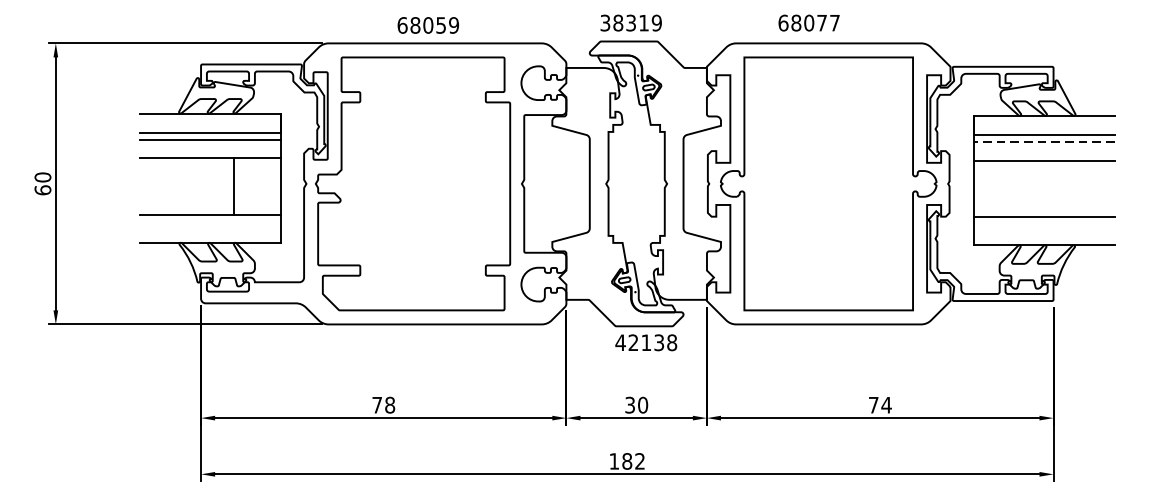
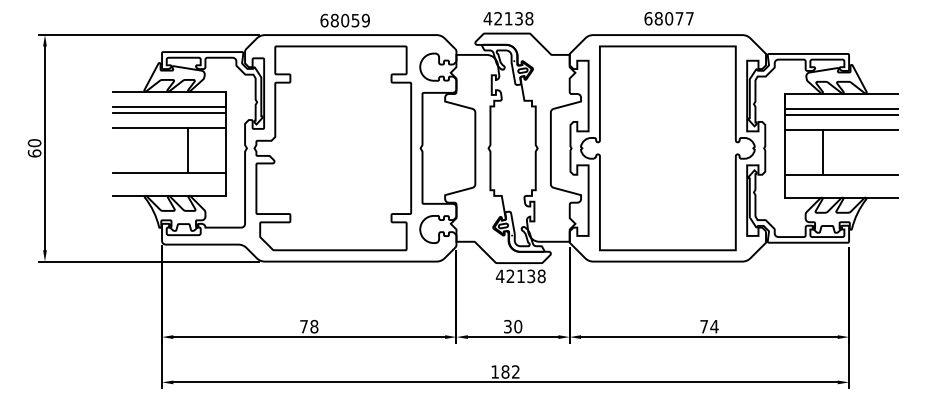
text: (630, 22) -> (508, 18), 38319 -> 42138
text: (808, 22) -> (668, 18), moved
line: (1044, 141) -> (841, 114), dashed -> solid
line: (1020, 189) -> (822, 152), added

